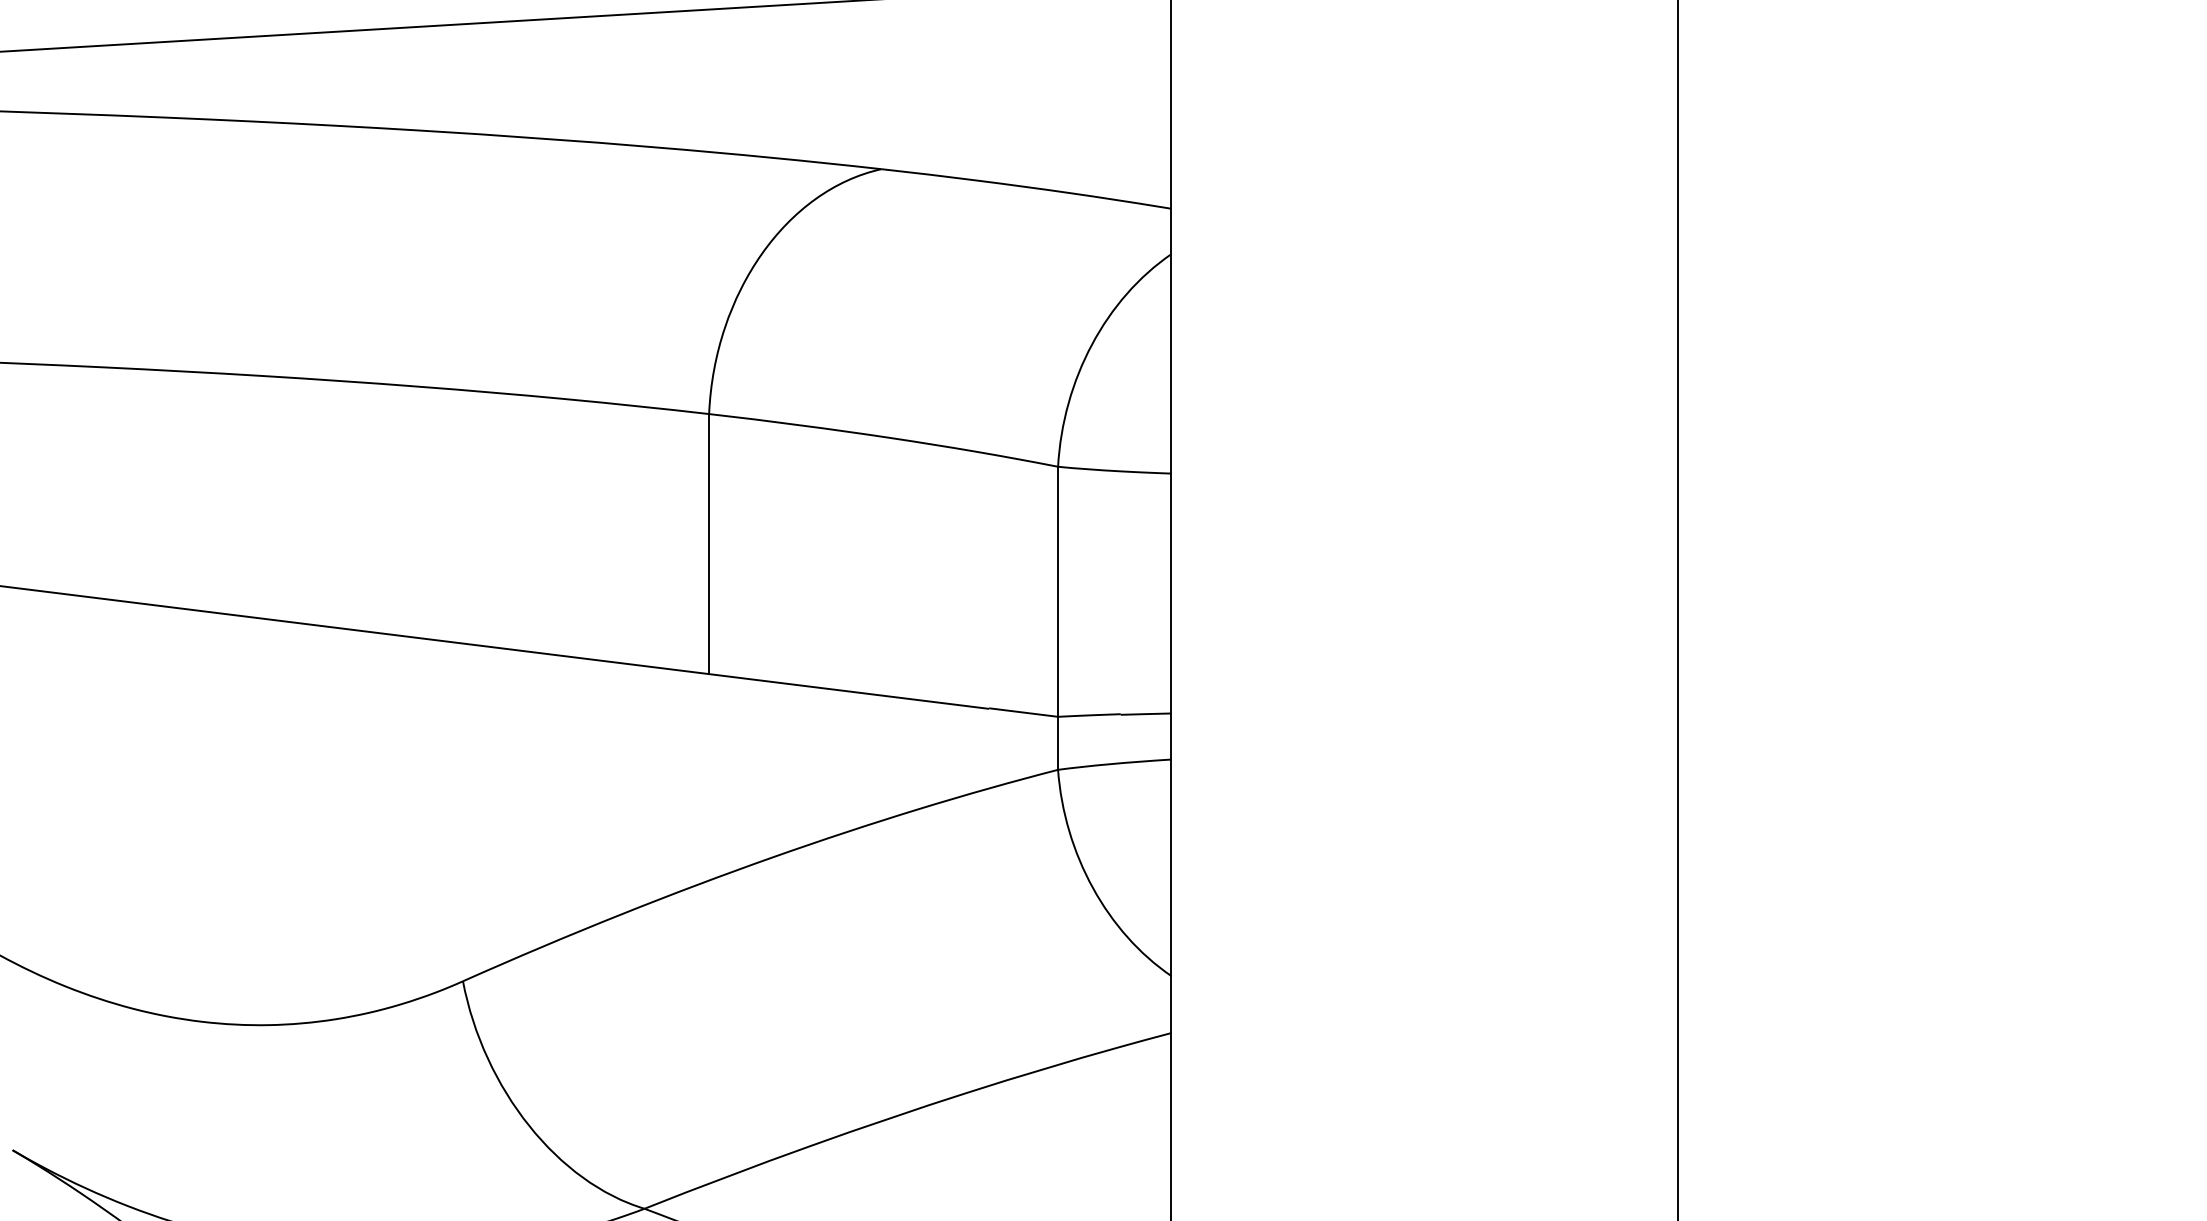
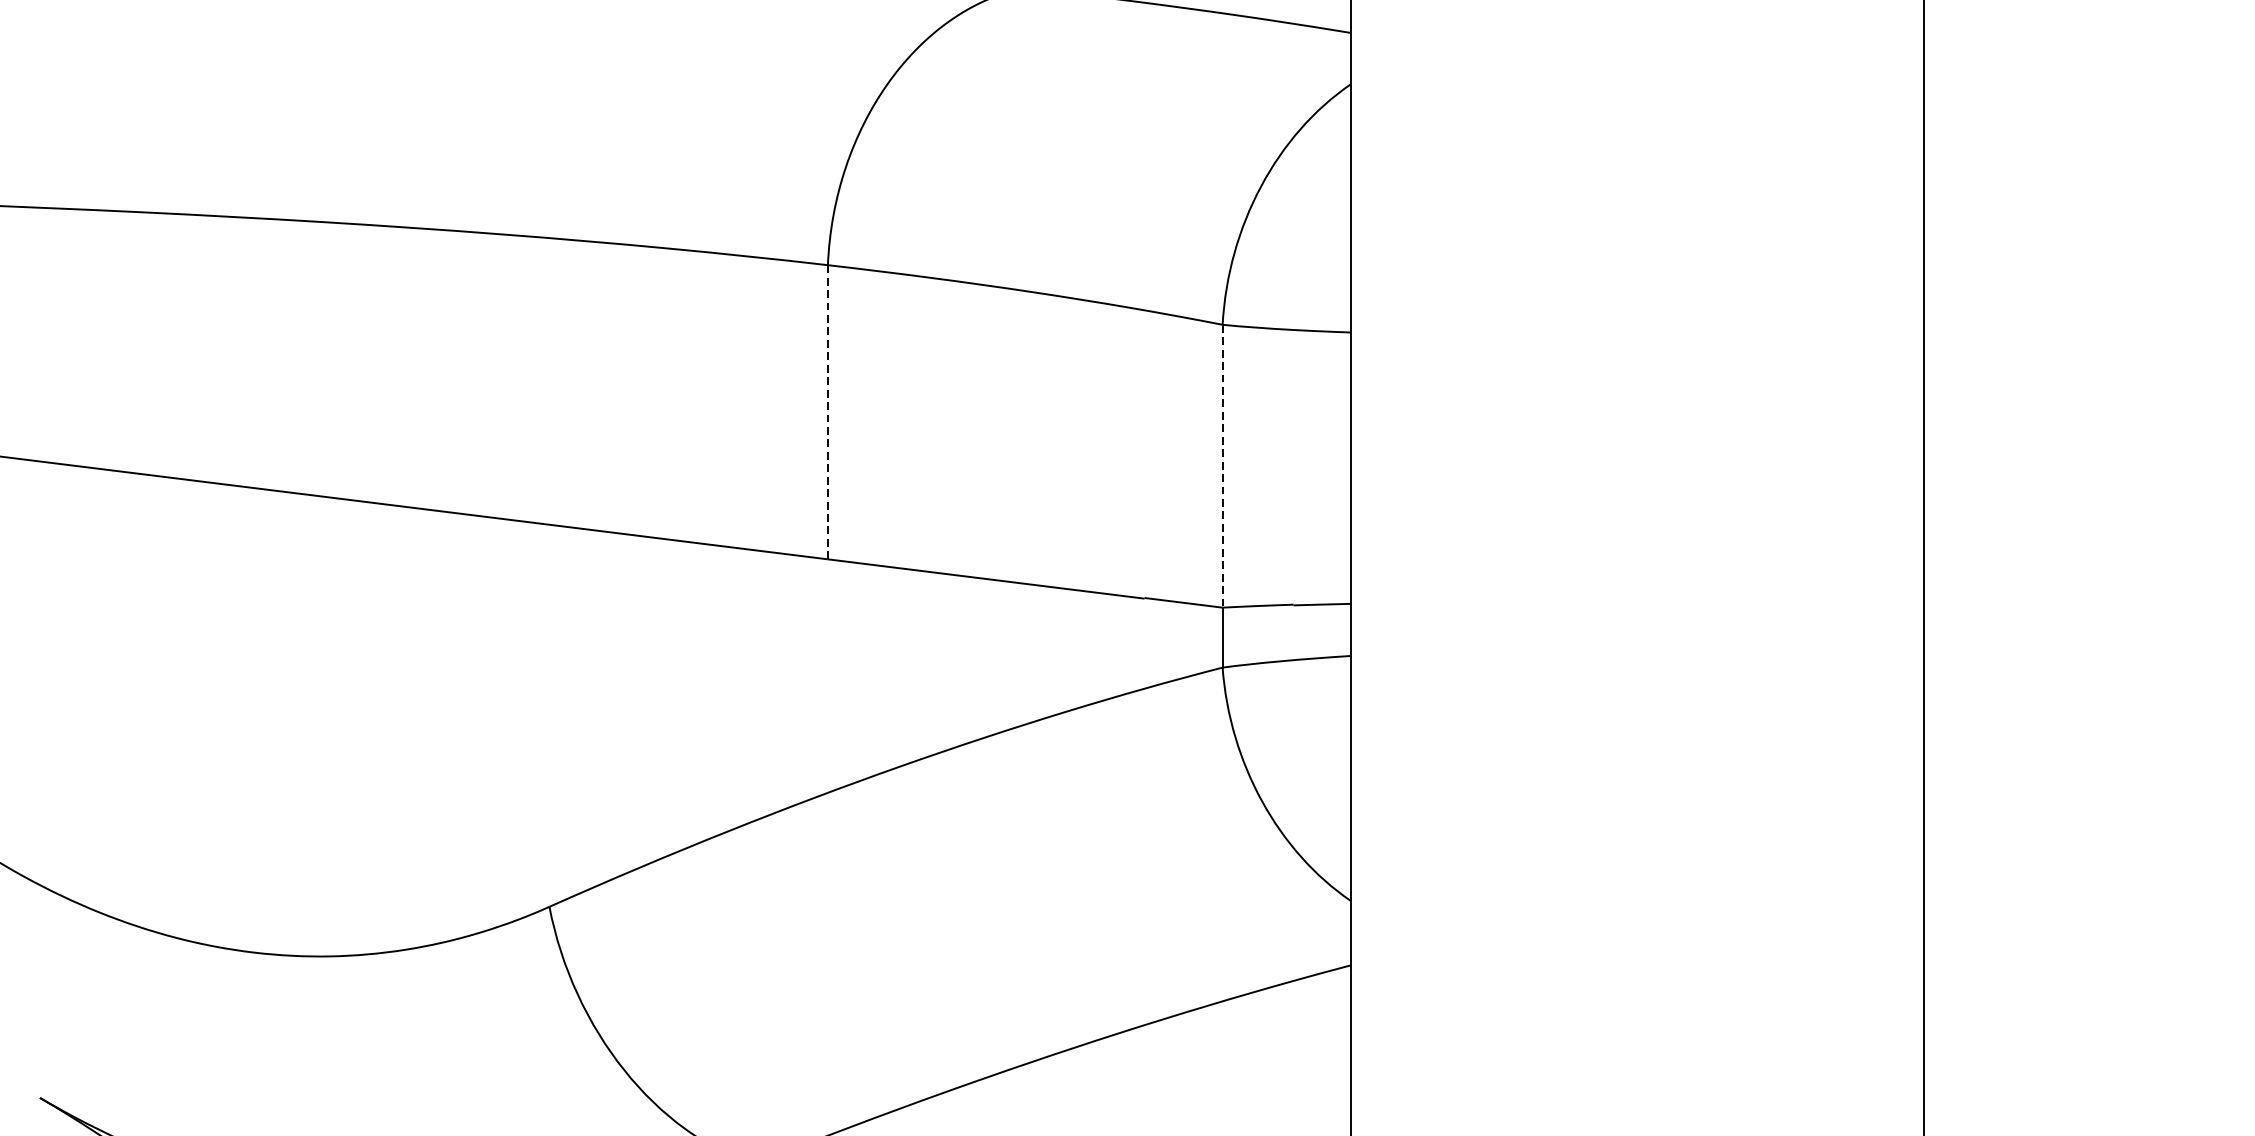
line: (709, 544) -> (828, 412), solid -> dashed
line: (1058, 592) -> (1223, 467), solid -> dashed

